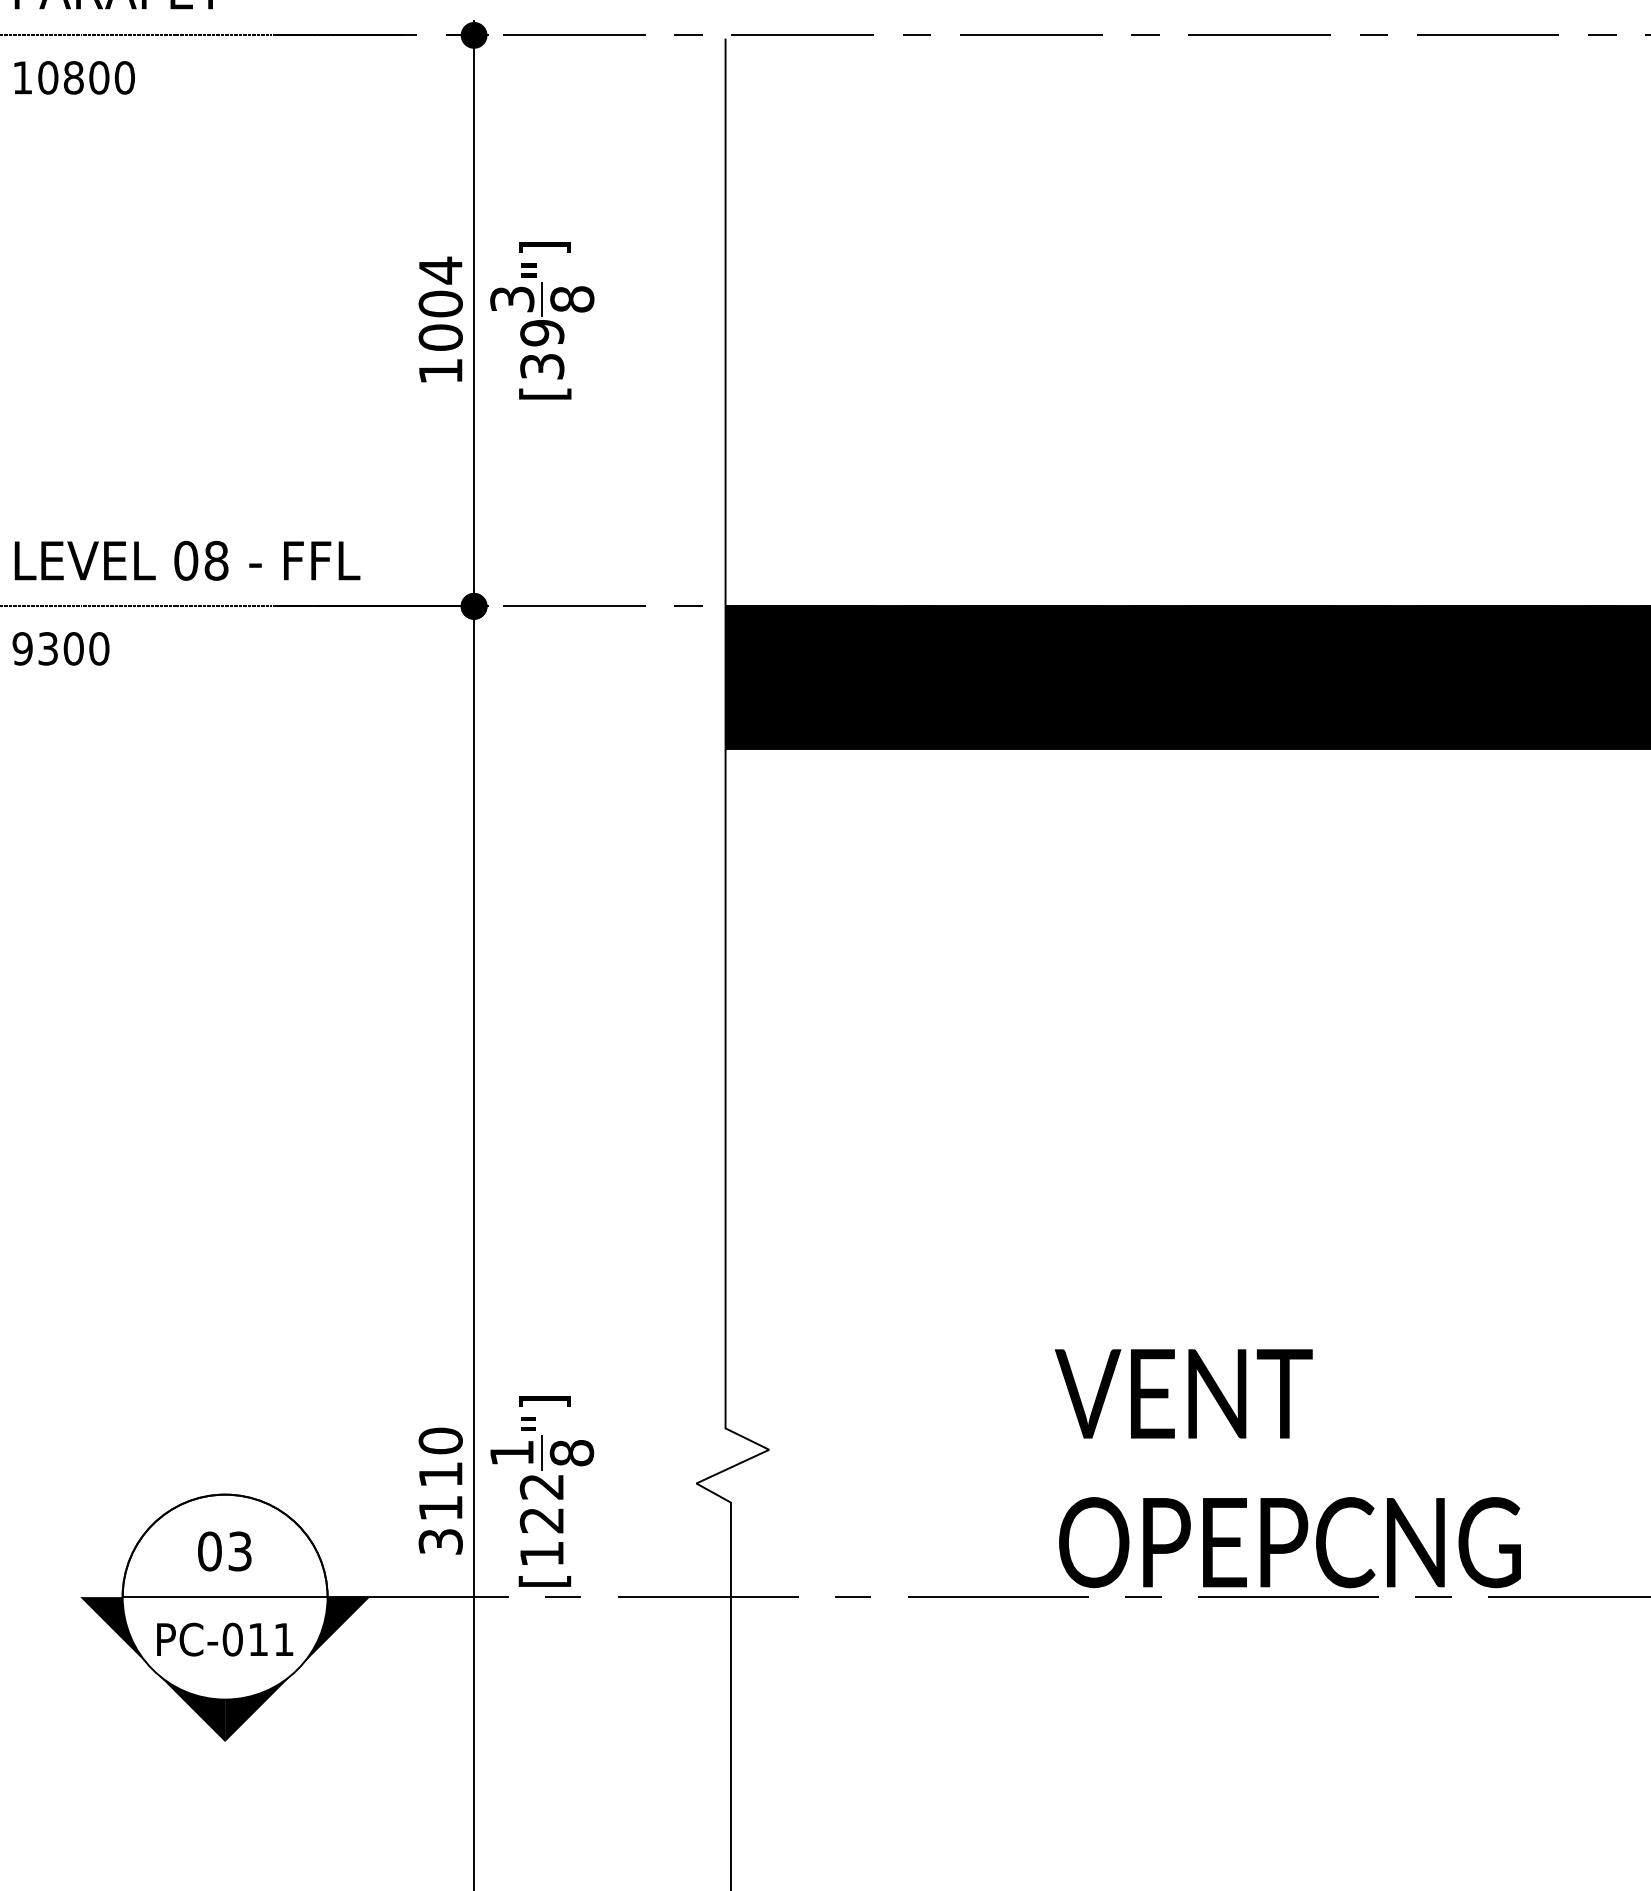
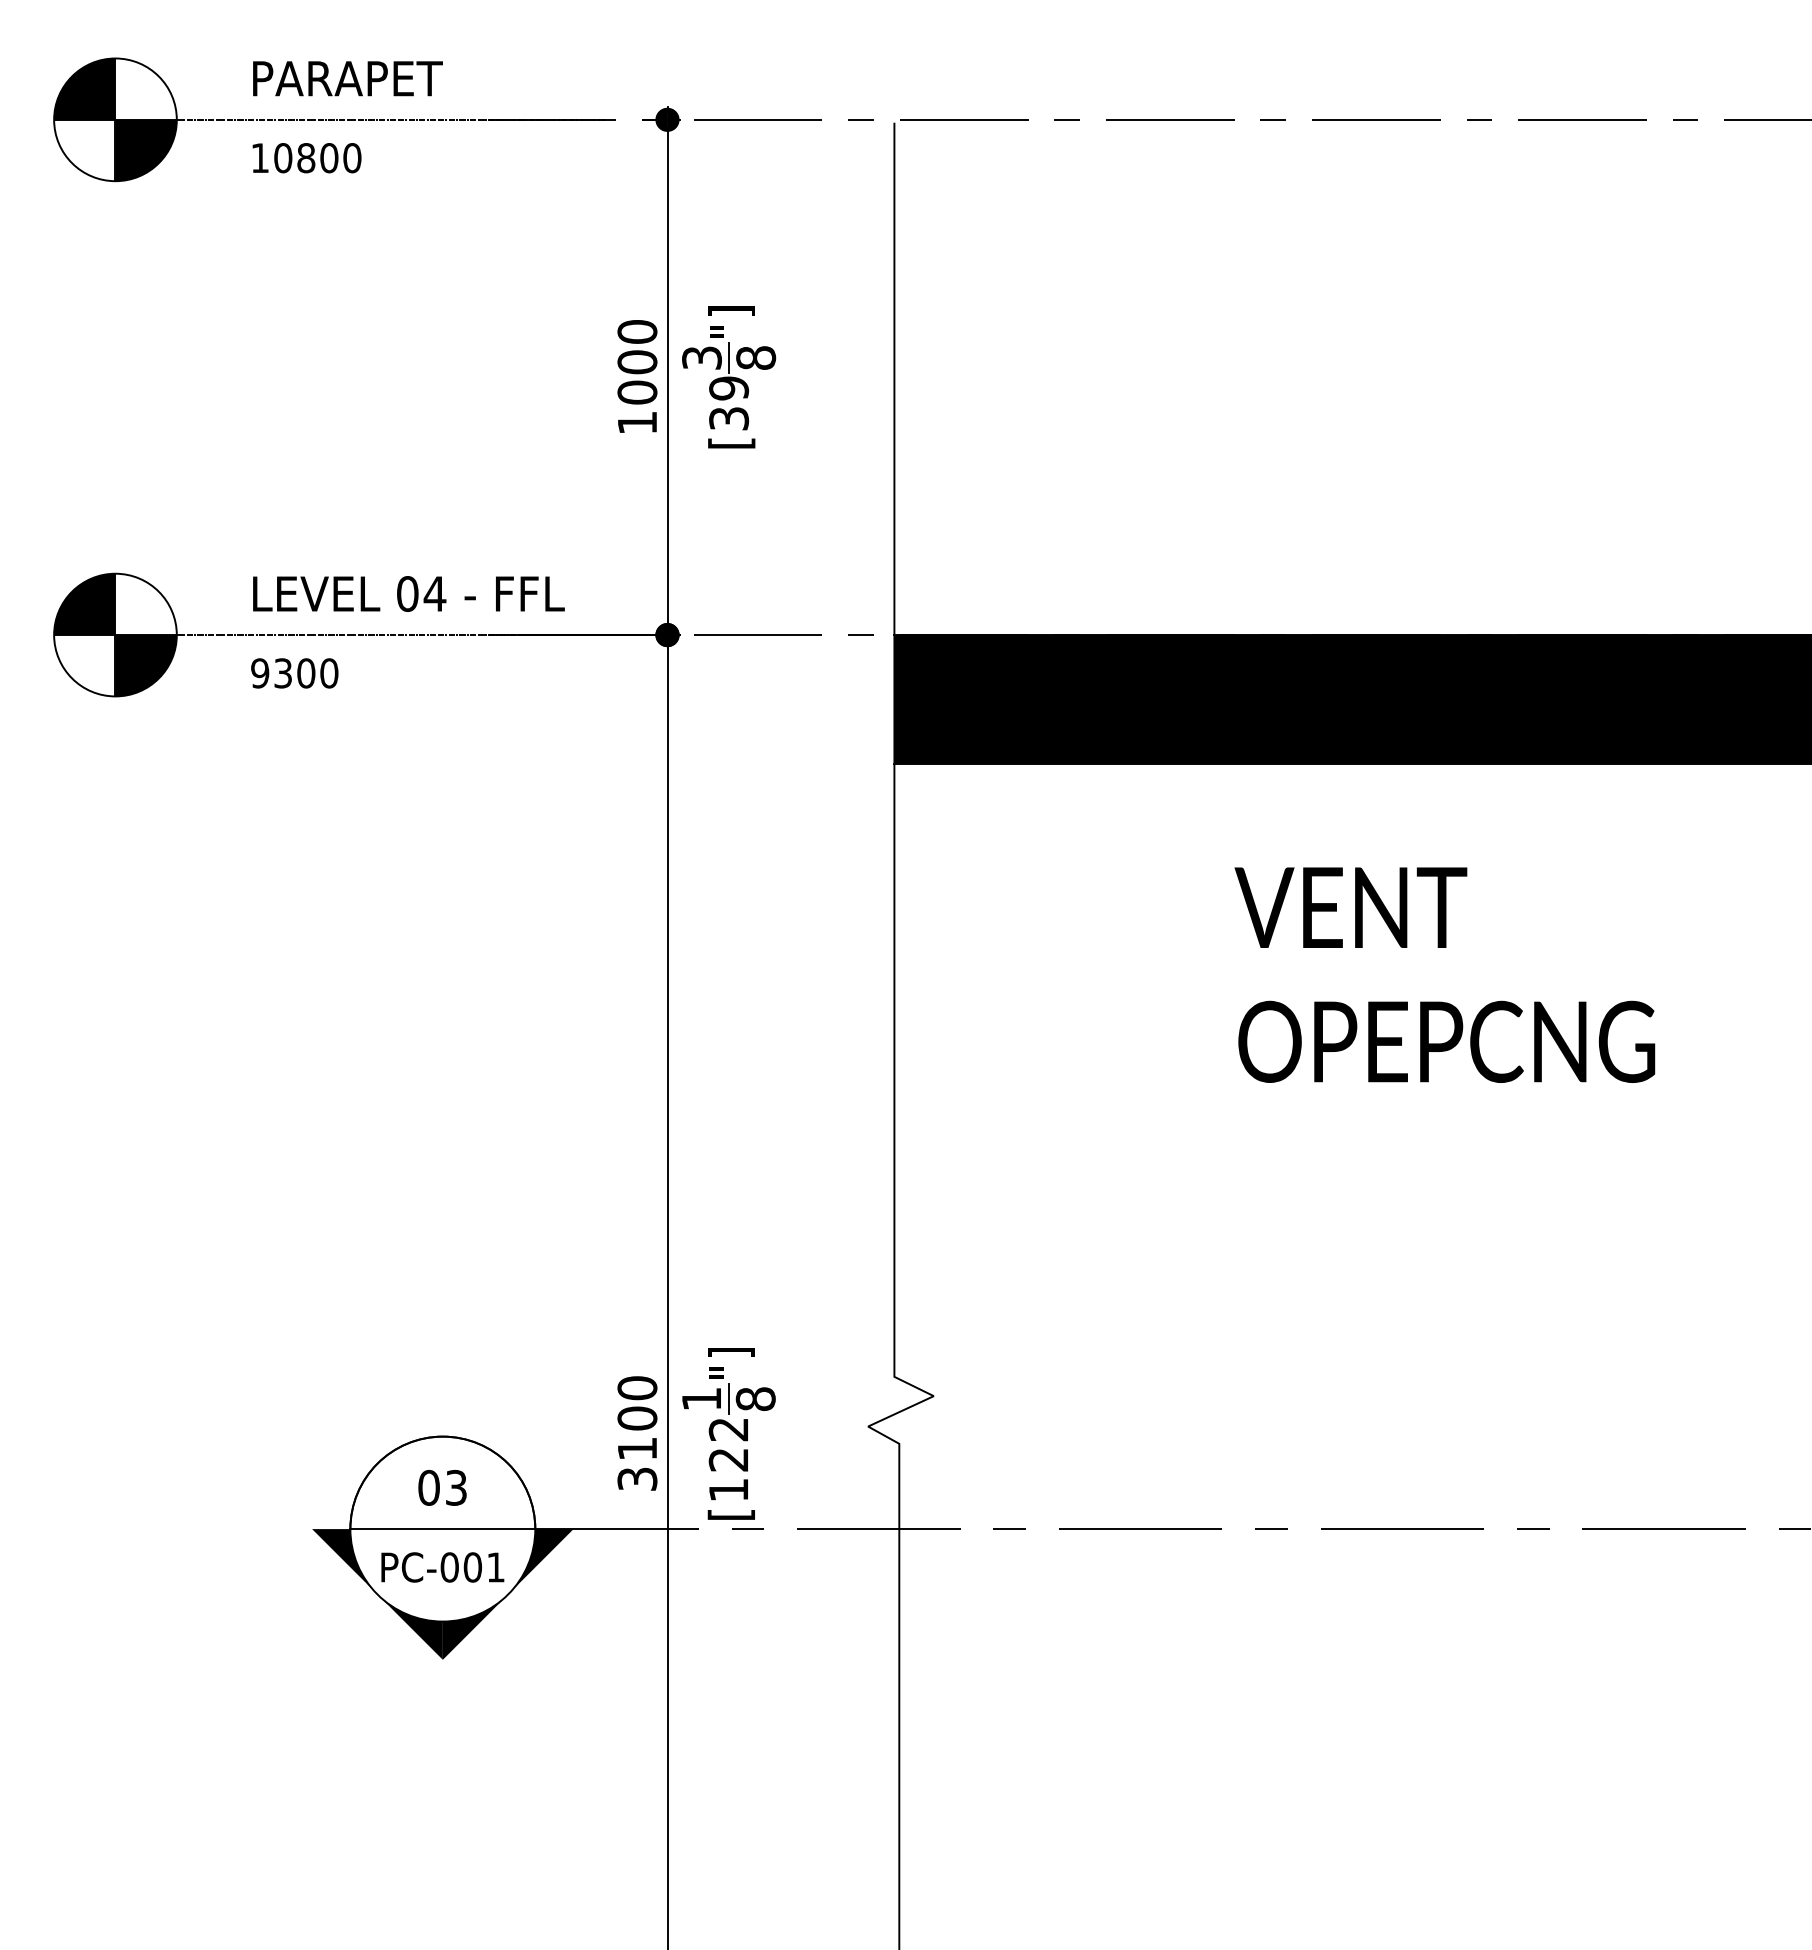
text: (440, 269) -> (637, 331), 1004 -> 1000
text: (215, 560) -> (434, 593), 08 -> 04
text: (1287, 1467) -> (1444, 974), moved
text: (440, 1474) -> (637, 1418), 3110 -> 3100
text: (257, 1639) -> (472, 1567), PC-011 -> PC-001

